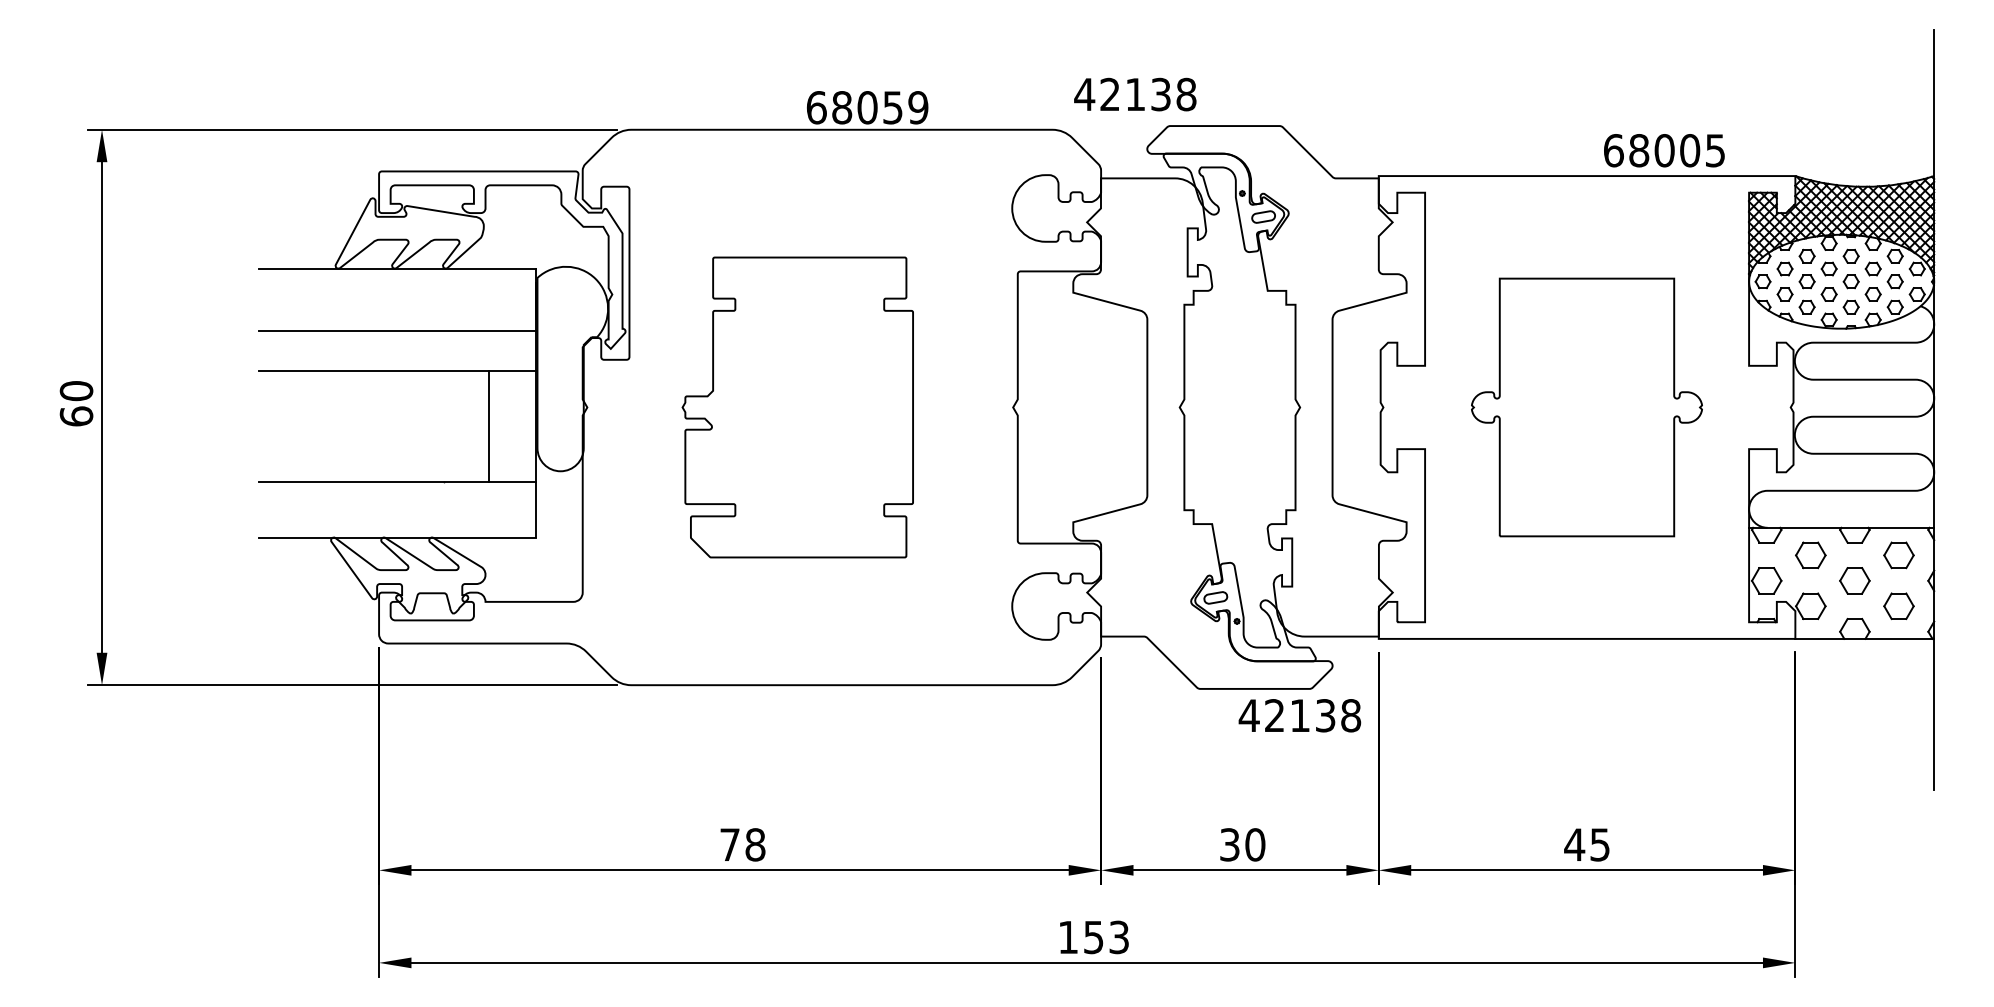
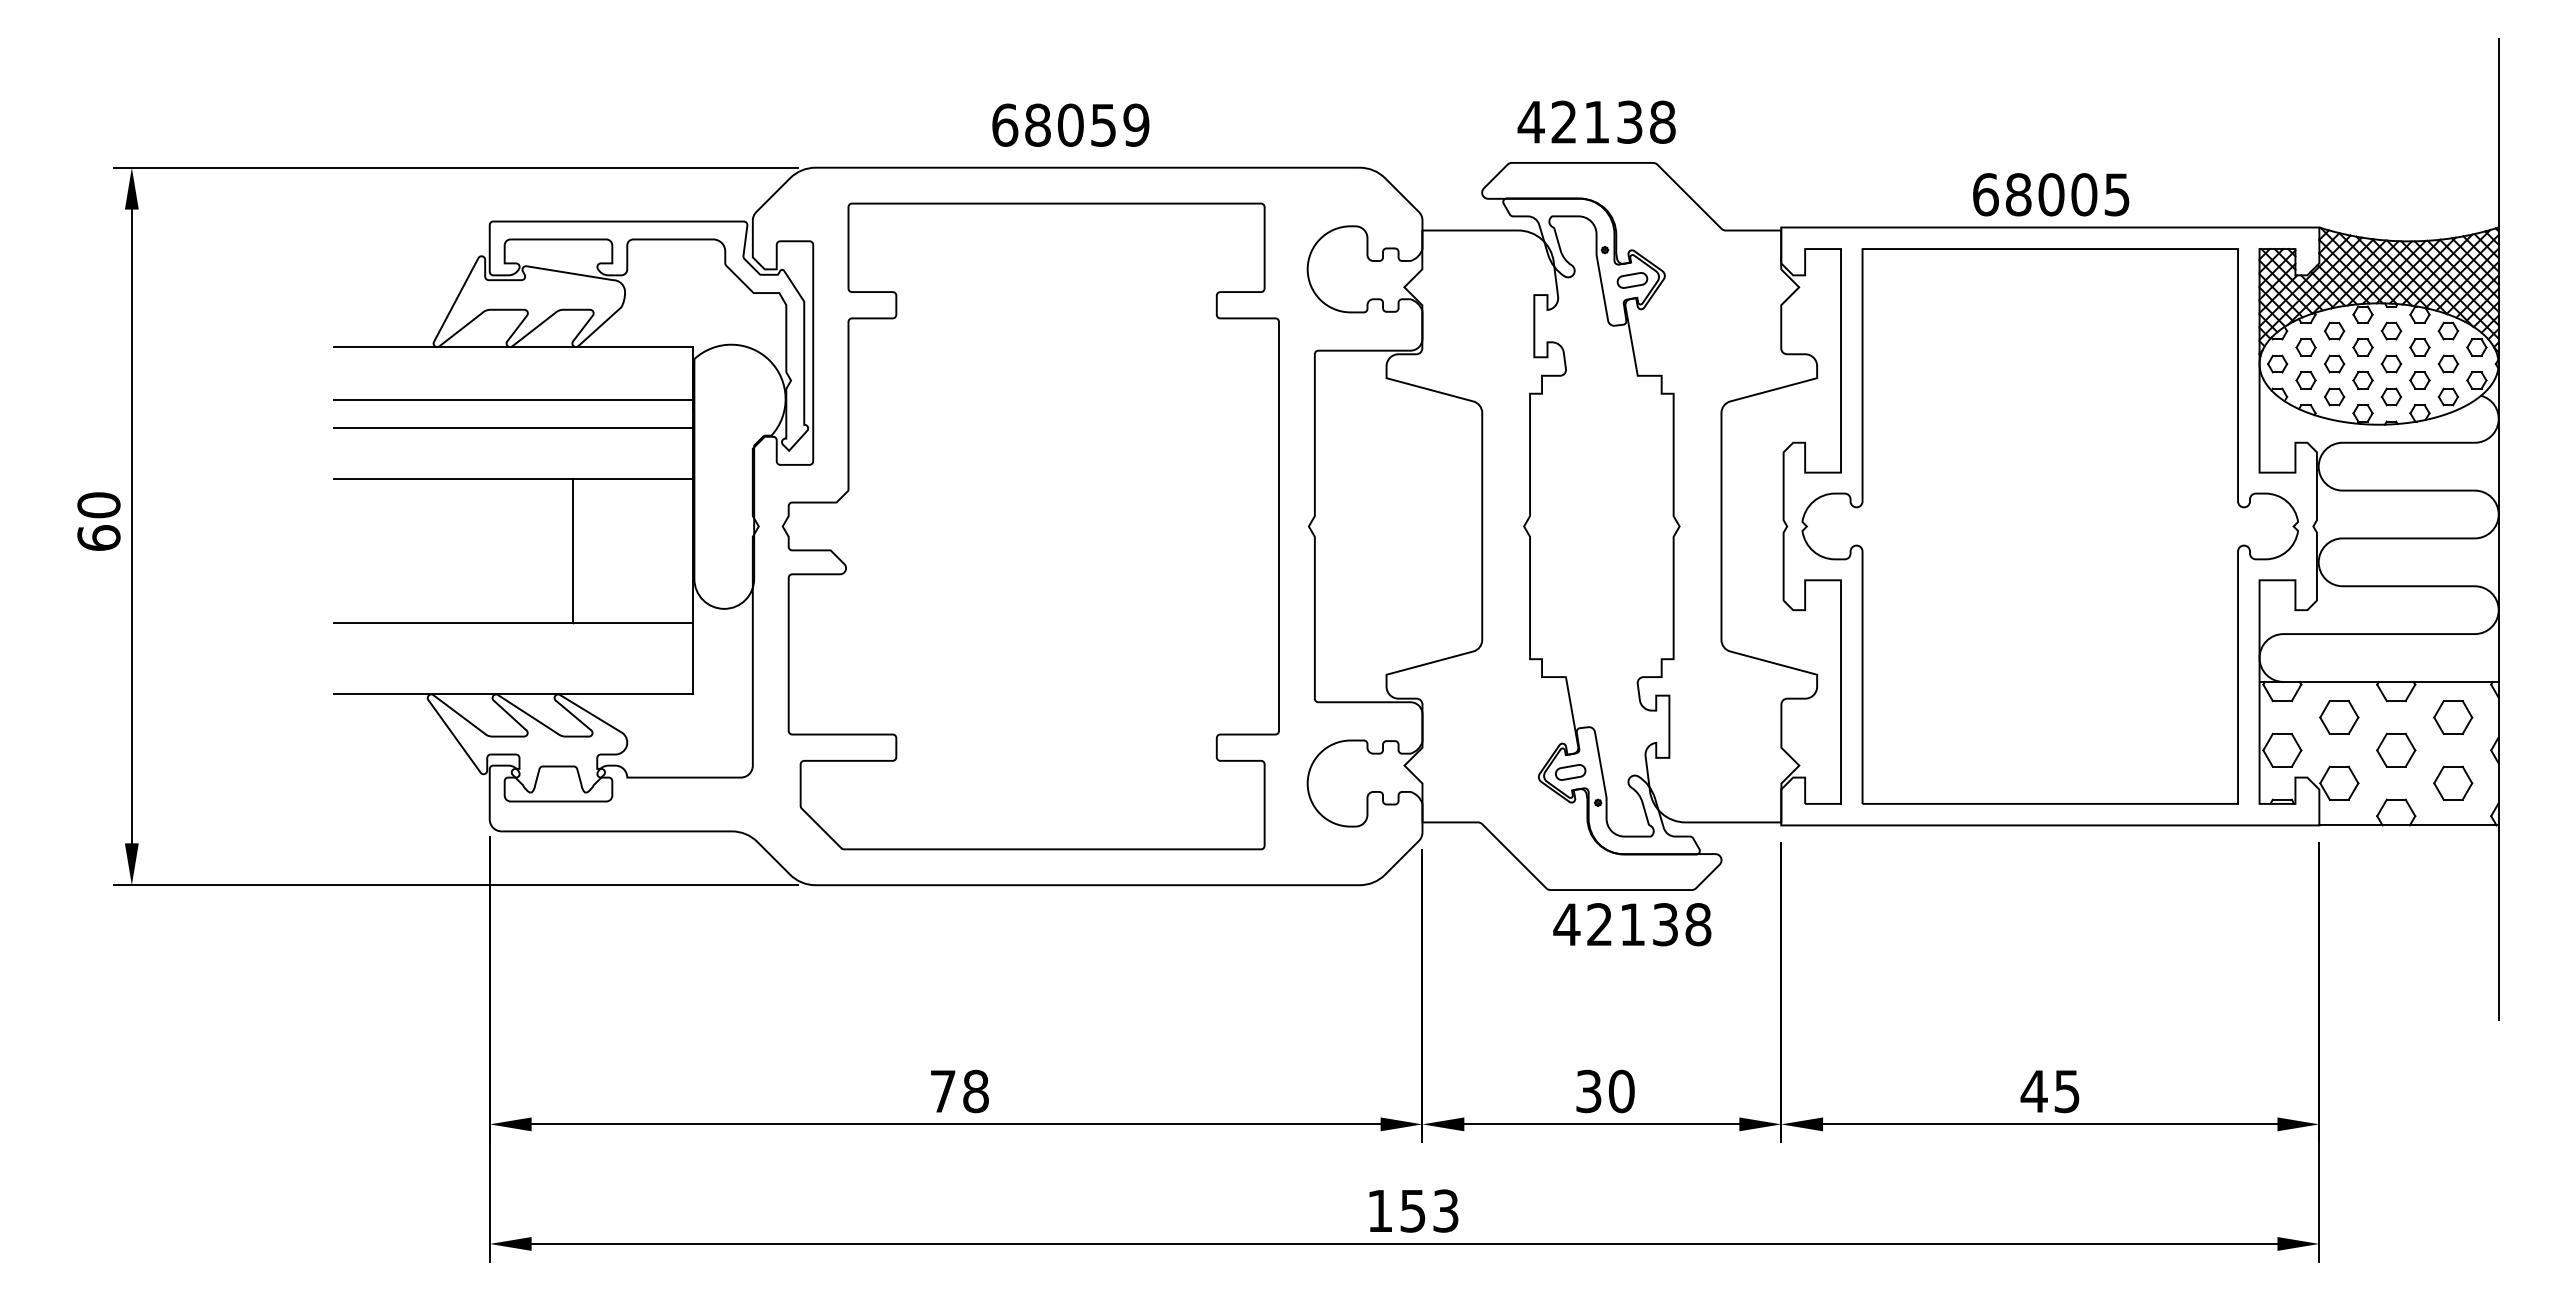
text: (1135, 94) -> (1596, 121), moved
text: (867, 107) -> (1070, 124), moved
text: (1664, 150) -> (2051, 194), moved
line: (397, 309) -> (513, 400), added
part: (797, 407) -> (1030, 526), size x1.67
part: (1586, 407) -> (2049, 526), size x1.67
line: (489, 426) -> (573, 550), moved
text: (1300, 715) -> (1632, 924), moved

